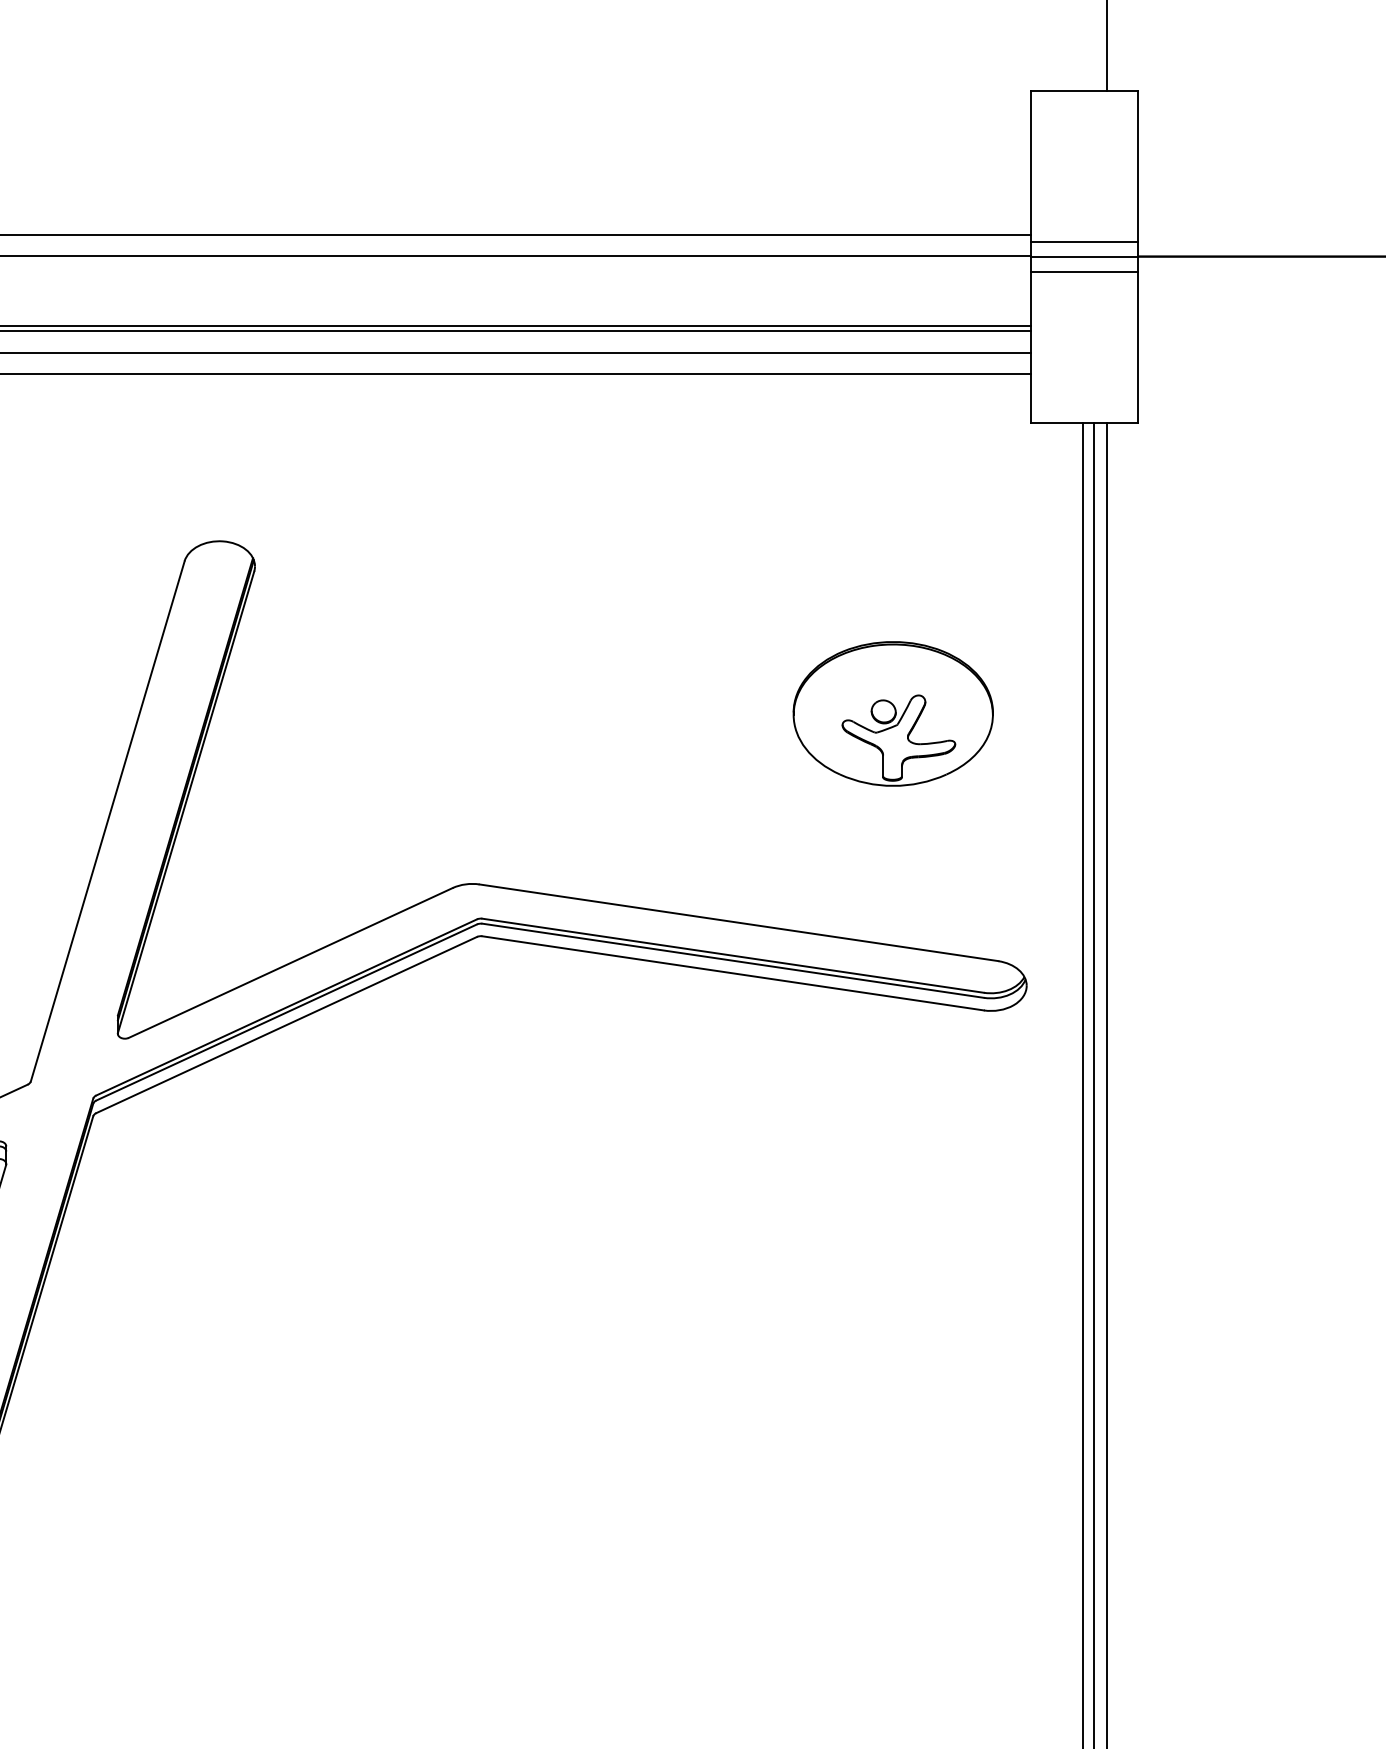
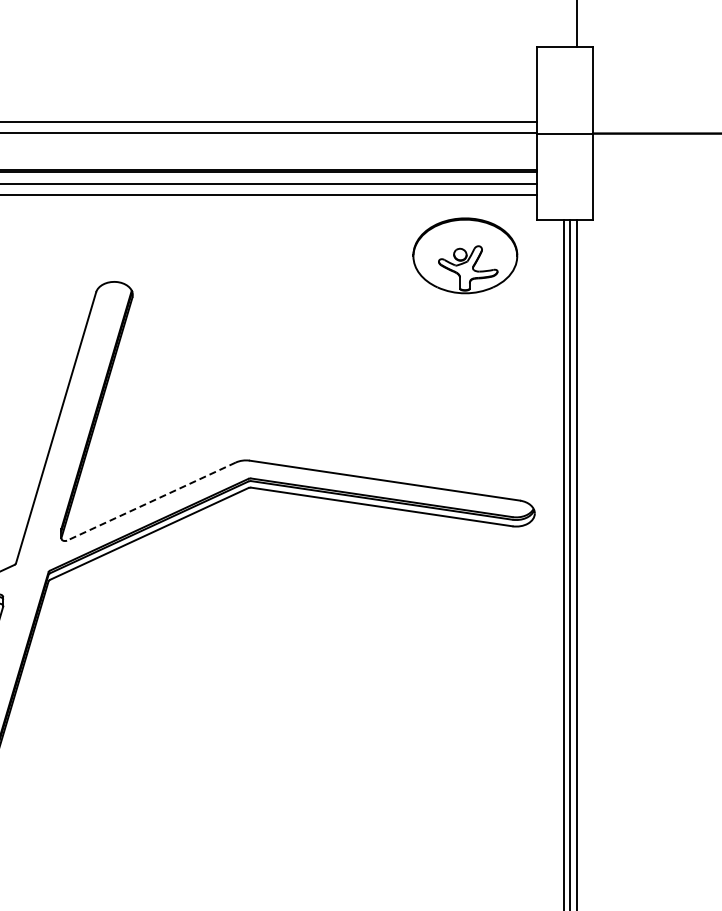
line: (1083, 241) -> (564, 125), removed
line: (1083, 271) -> (564, 141), removed
part: (893, 713) -> (465, 255), moved
line: (290, 962) -> (151, 501), solid -> dashed

